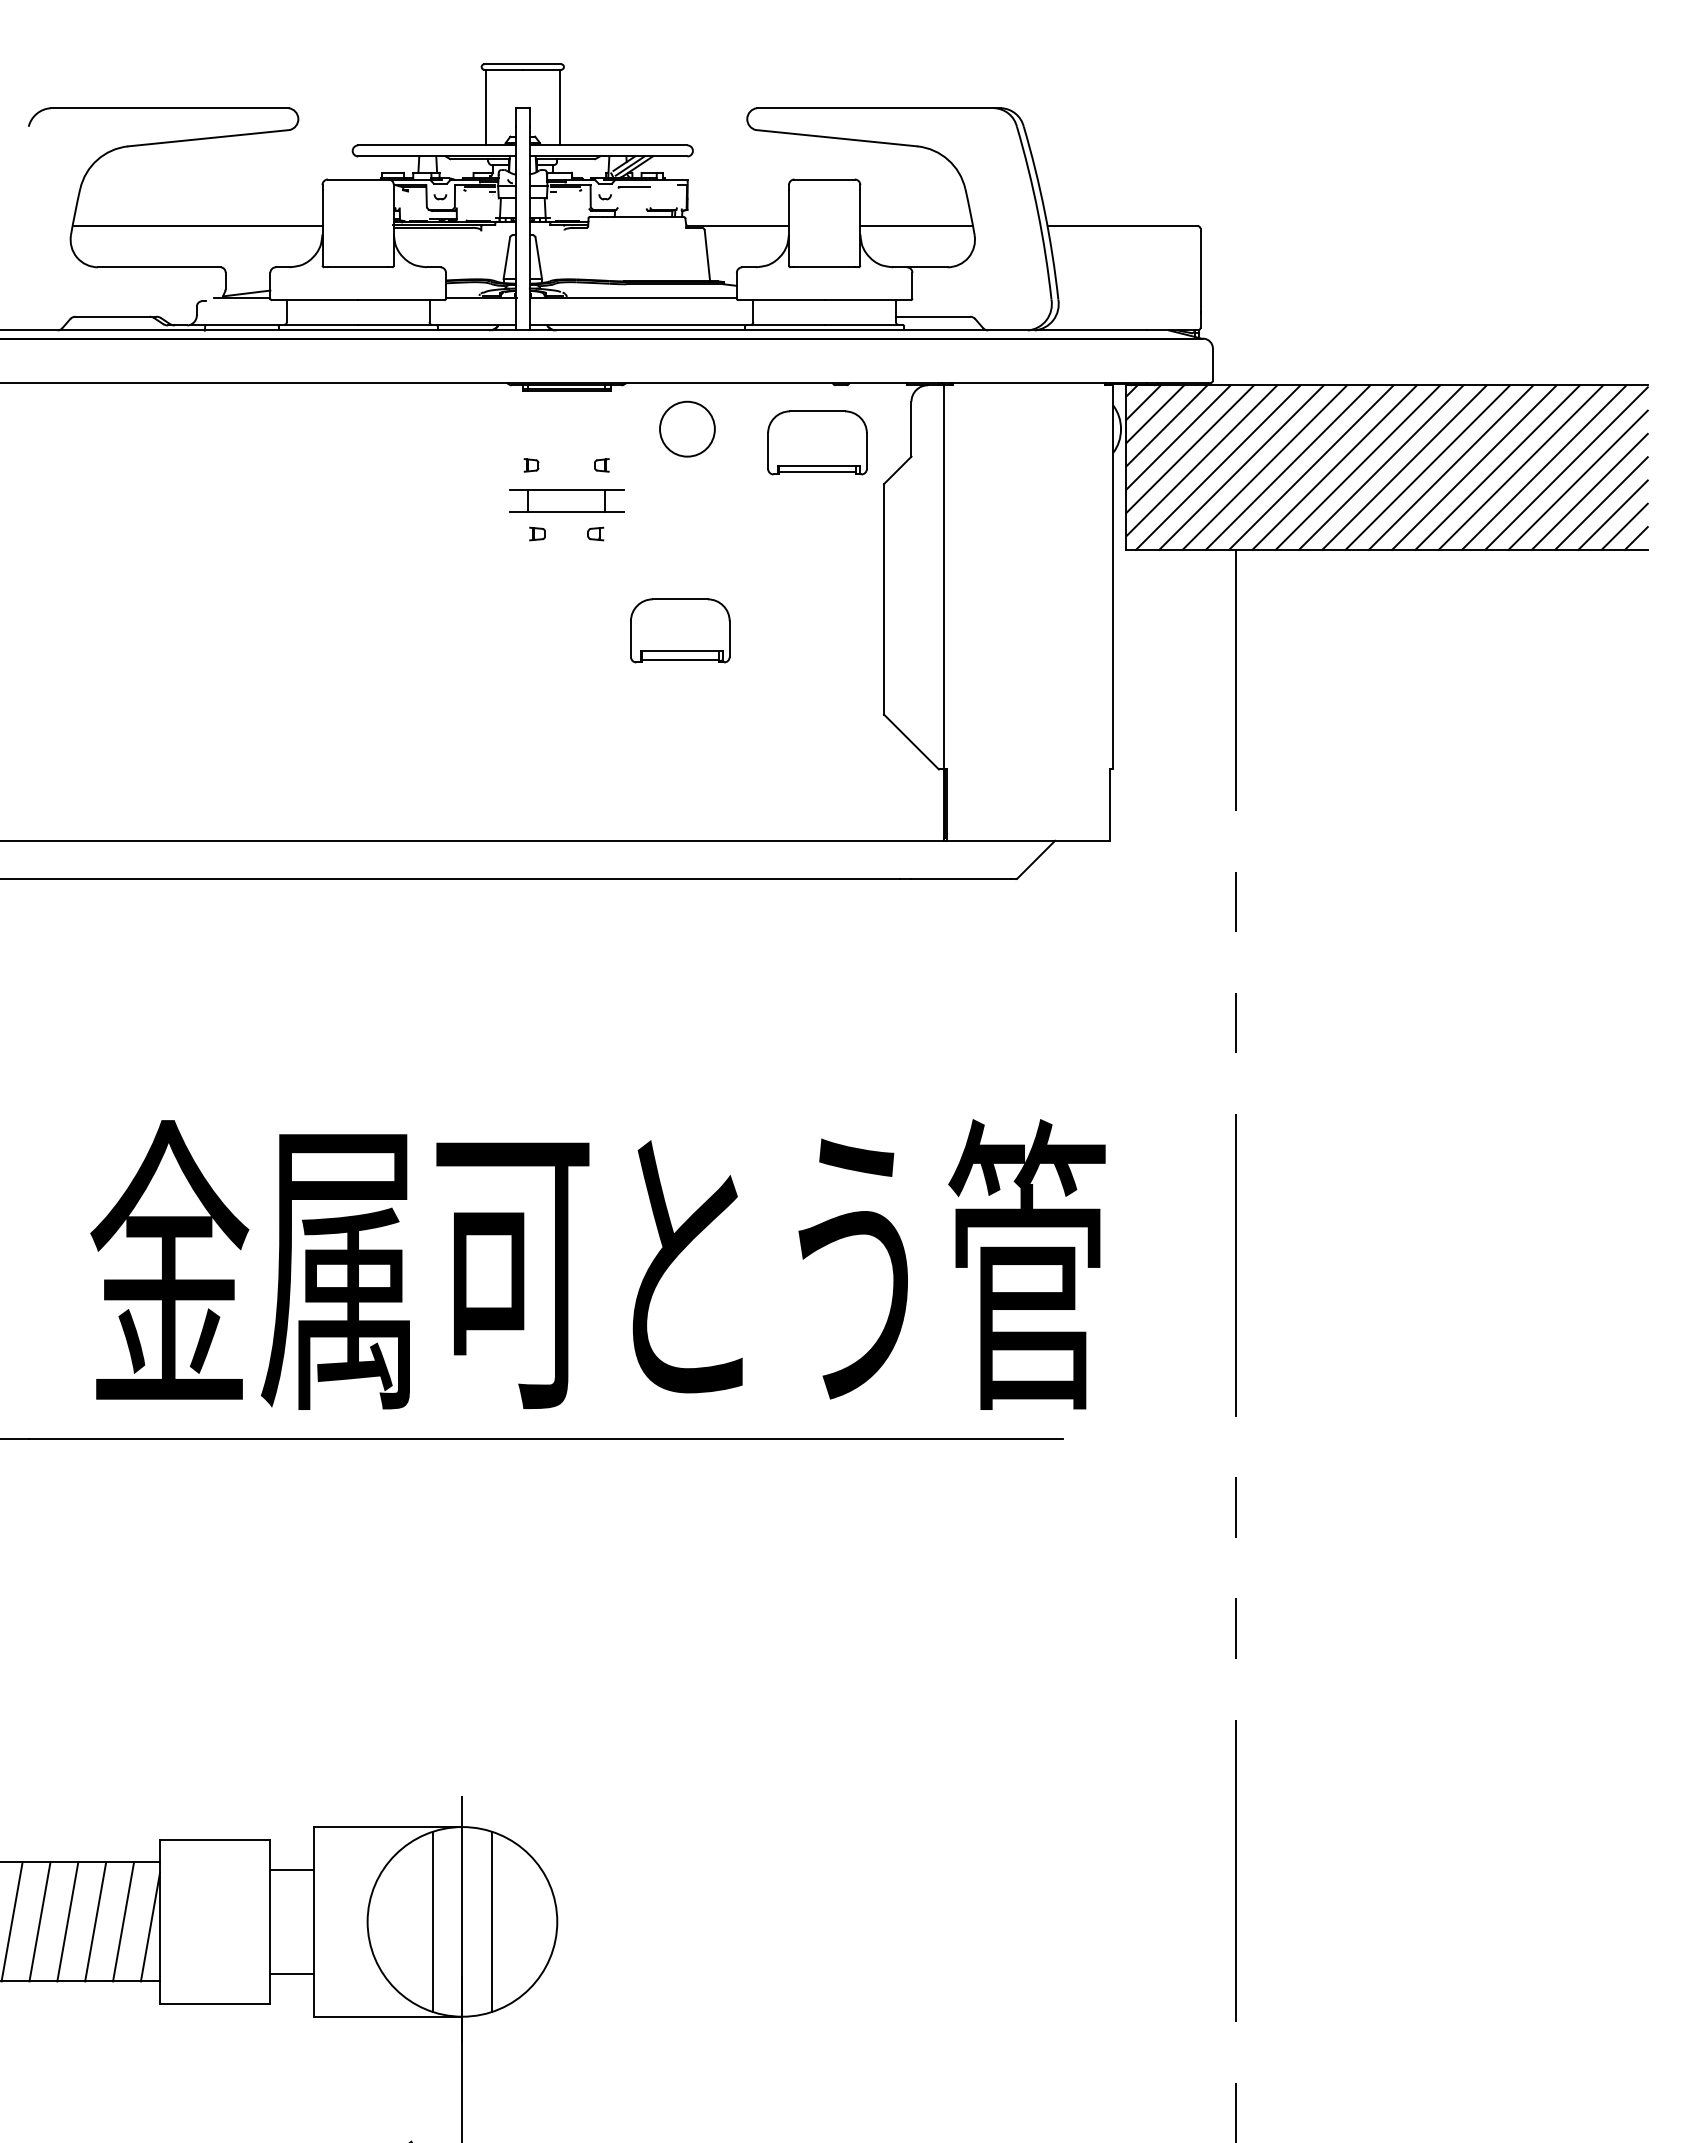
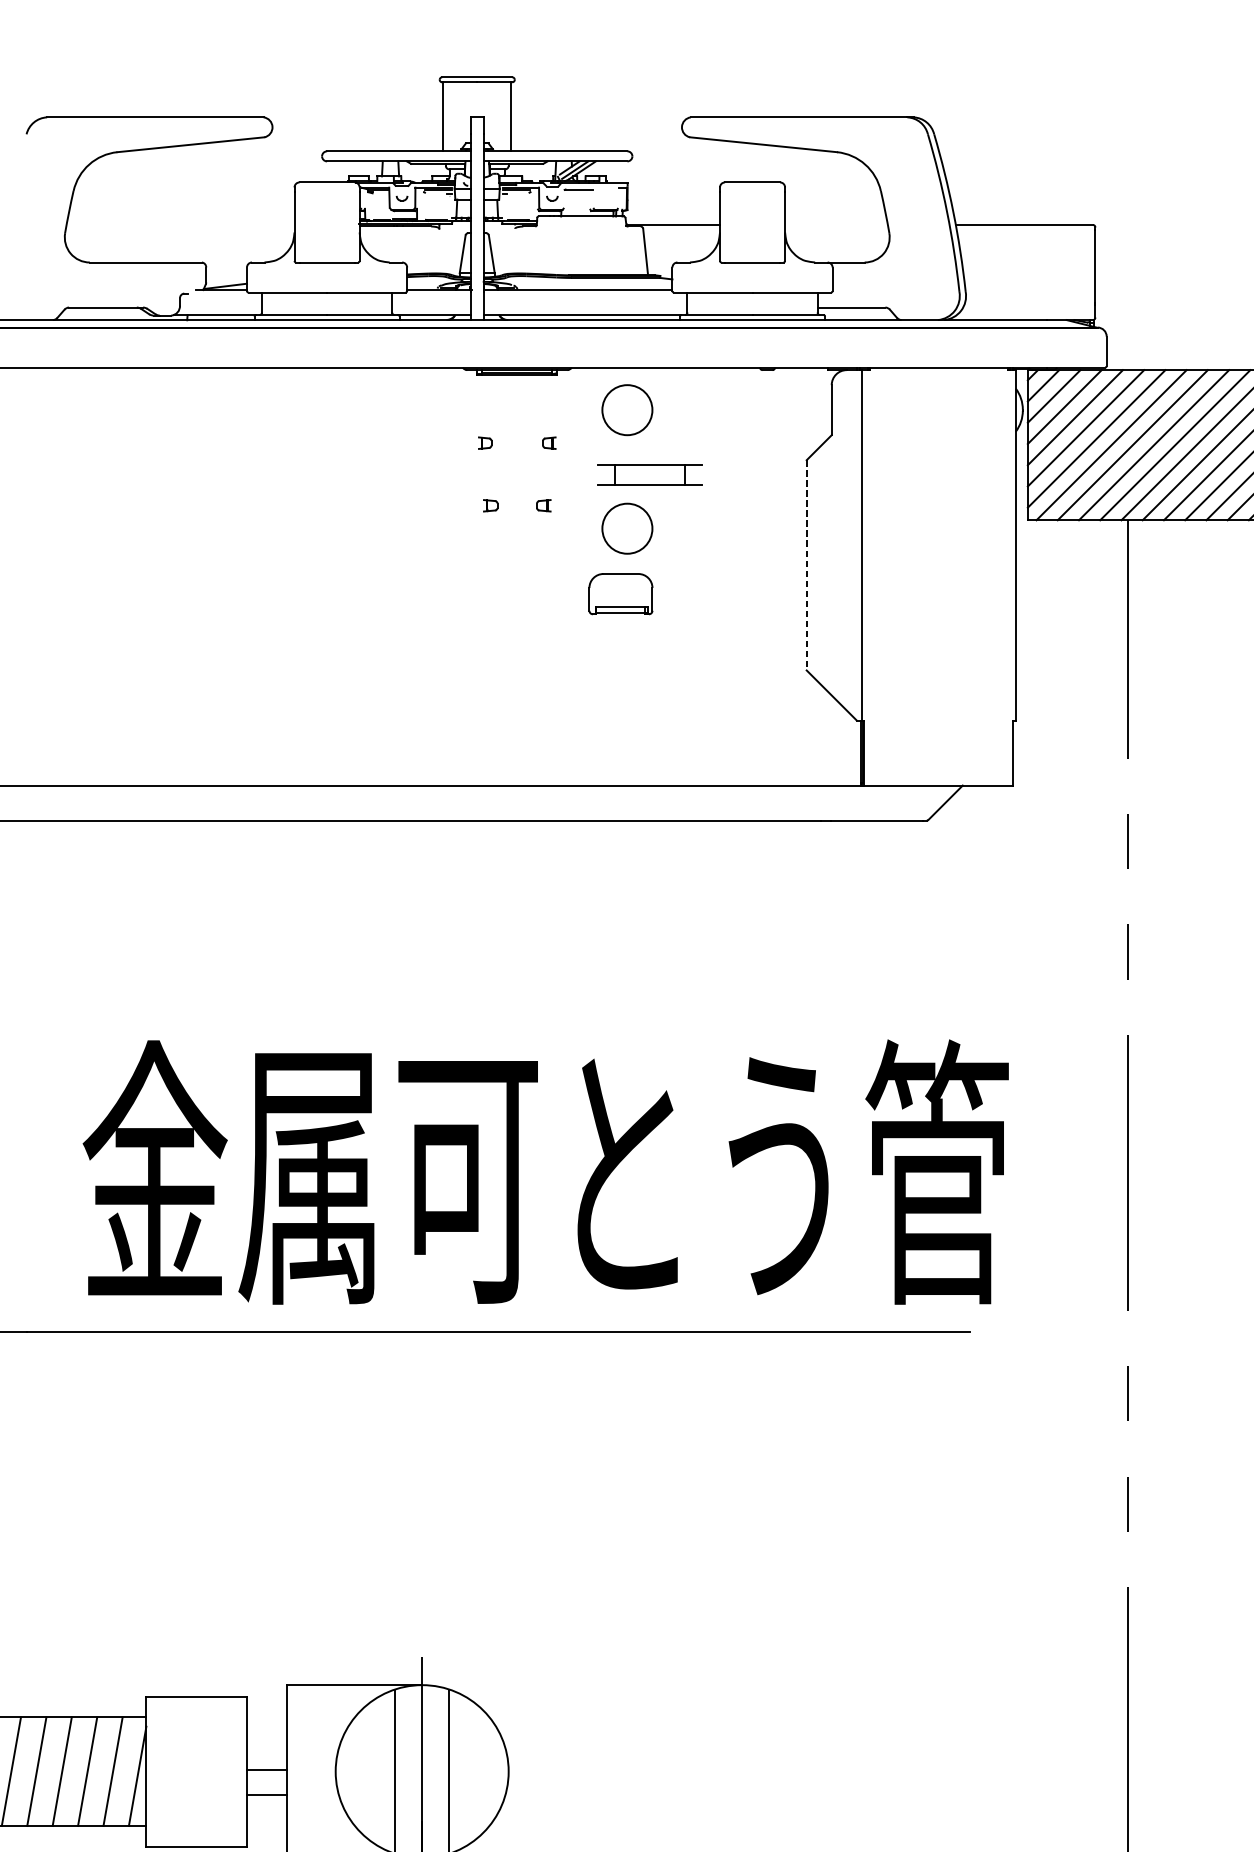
line: (197, 226) -> (180, 225), removed
line: (916, 226) -> (836, 225), removed
part: (817, 442) -> (746, 422), removed
part: (566, 500) -> (649, 475), moved
circle: (687, 558) -> (627, 528), added
line: (884, 599) -> (807, 565), solid -> dashed
part: (680, 630) -> (621, 593), size x0.7
line: (291, 1869) -> (266, 1795), moved
line: (291, 1974) -> (266, 1770), moved

